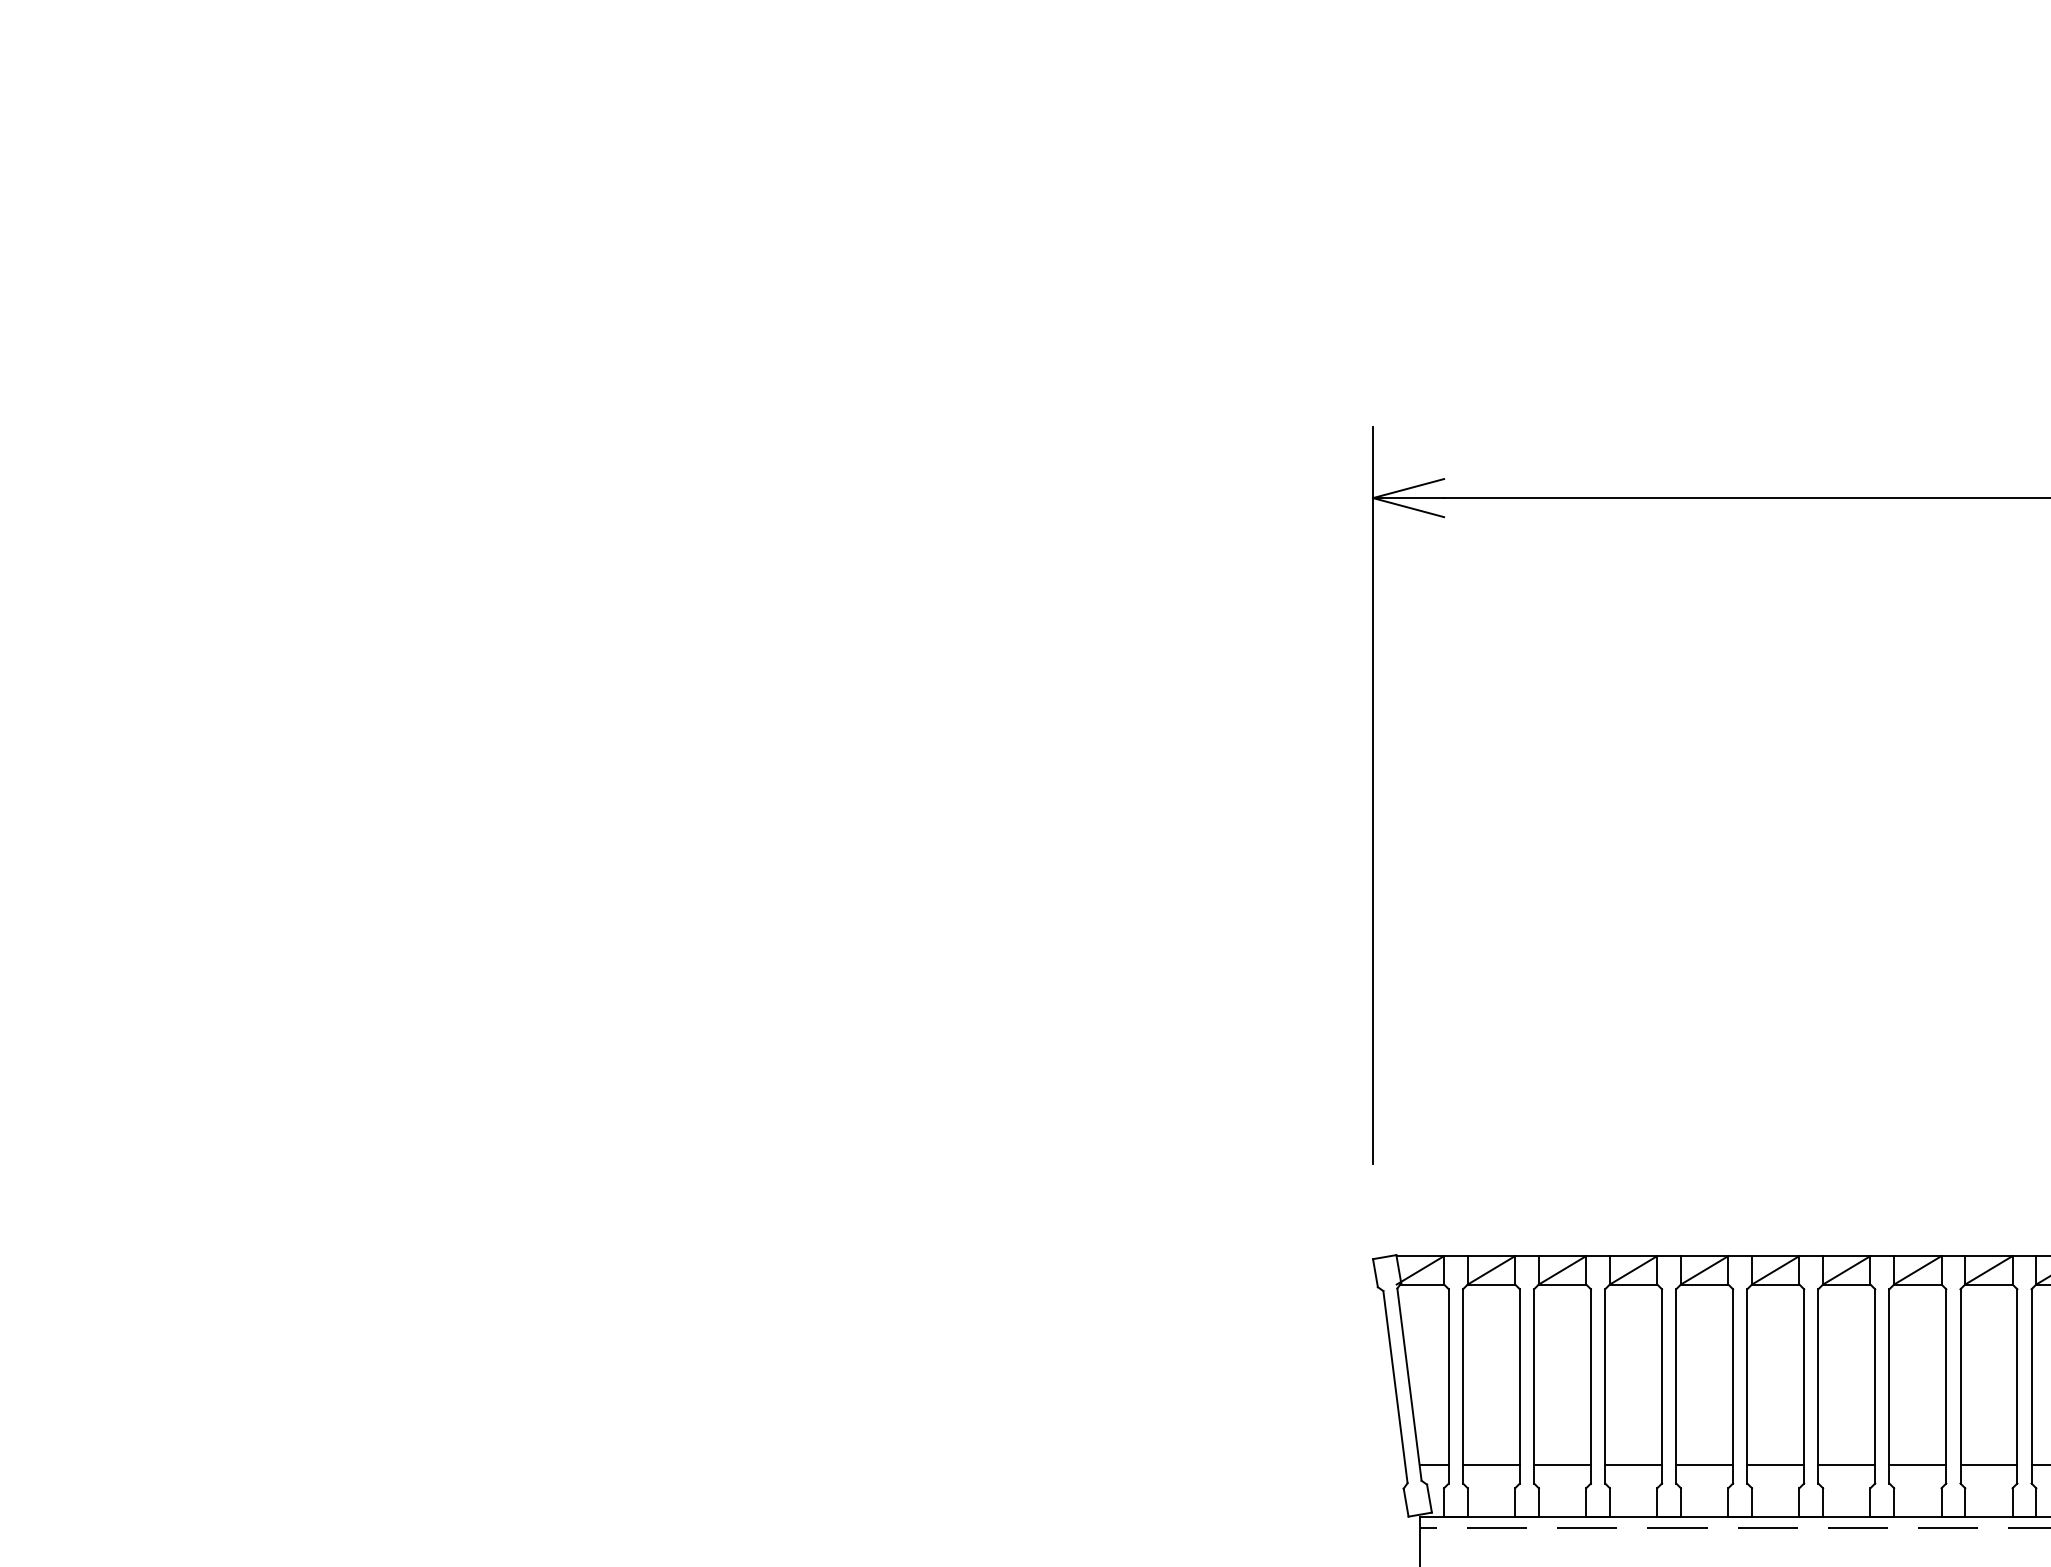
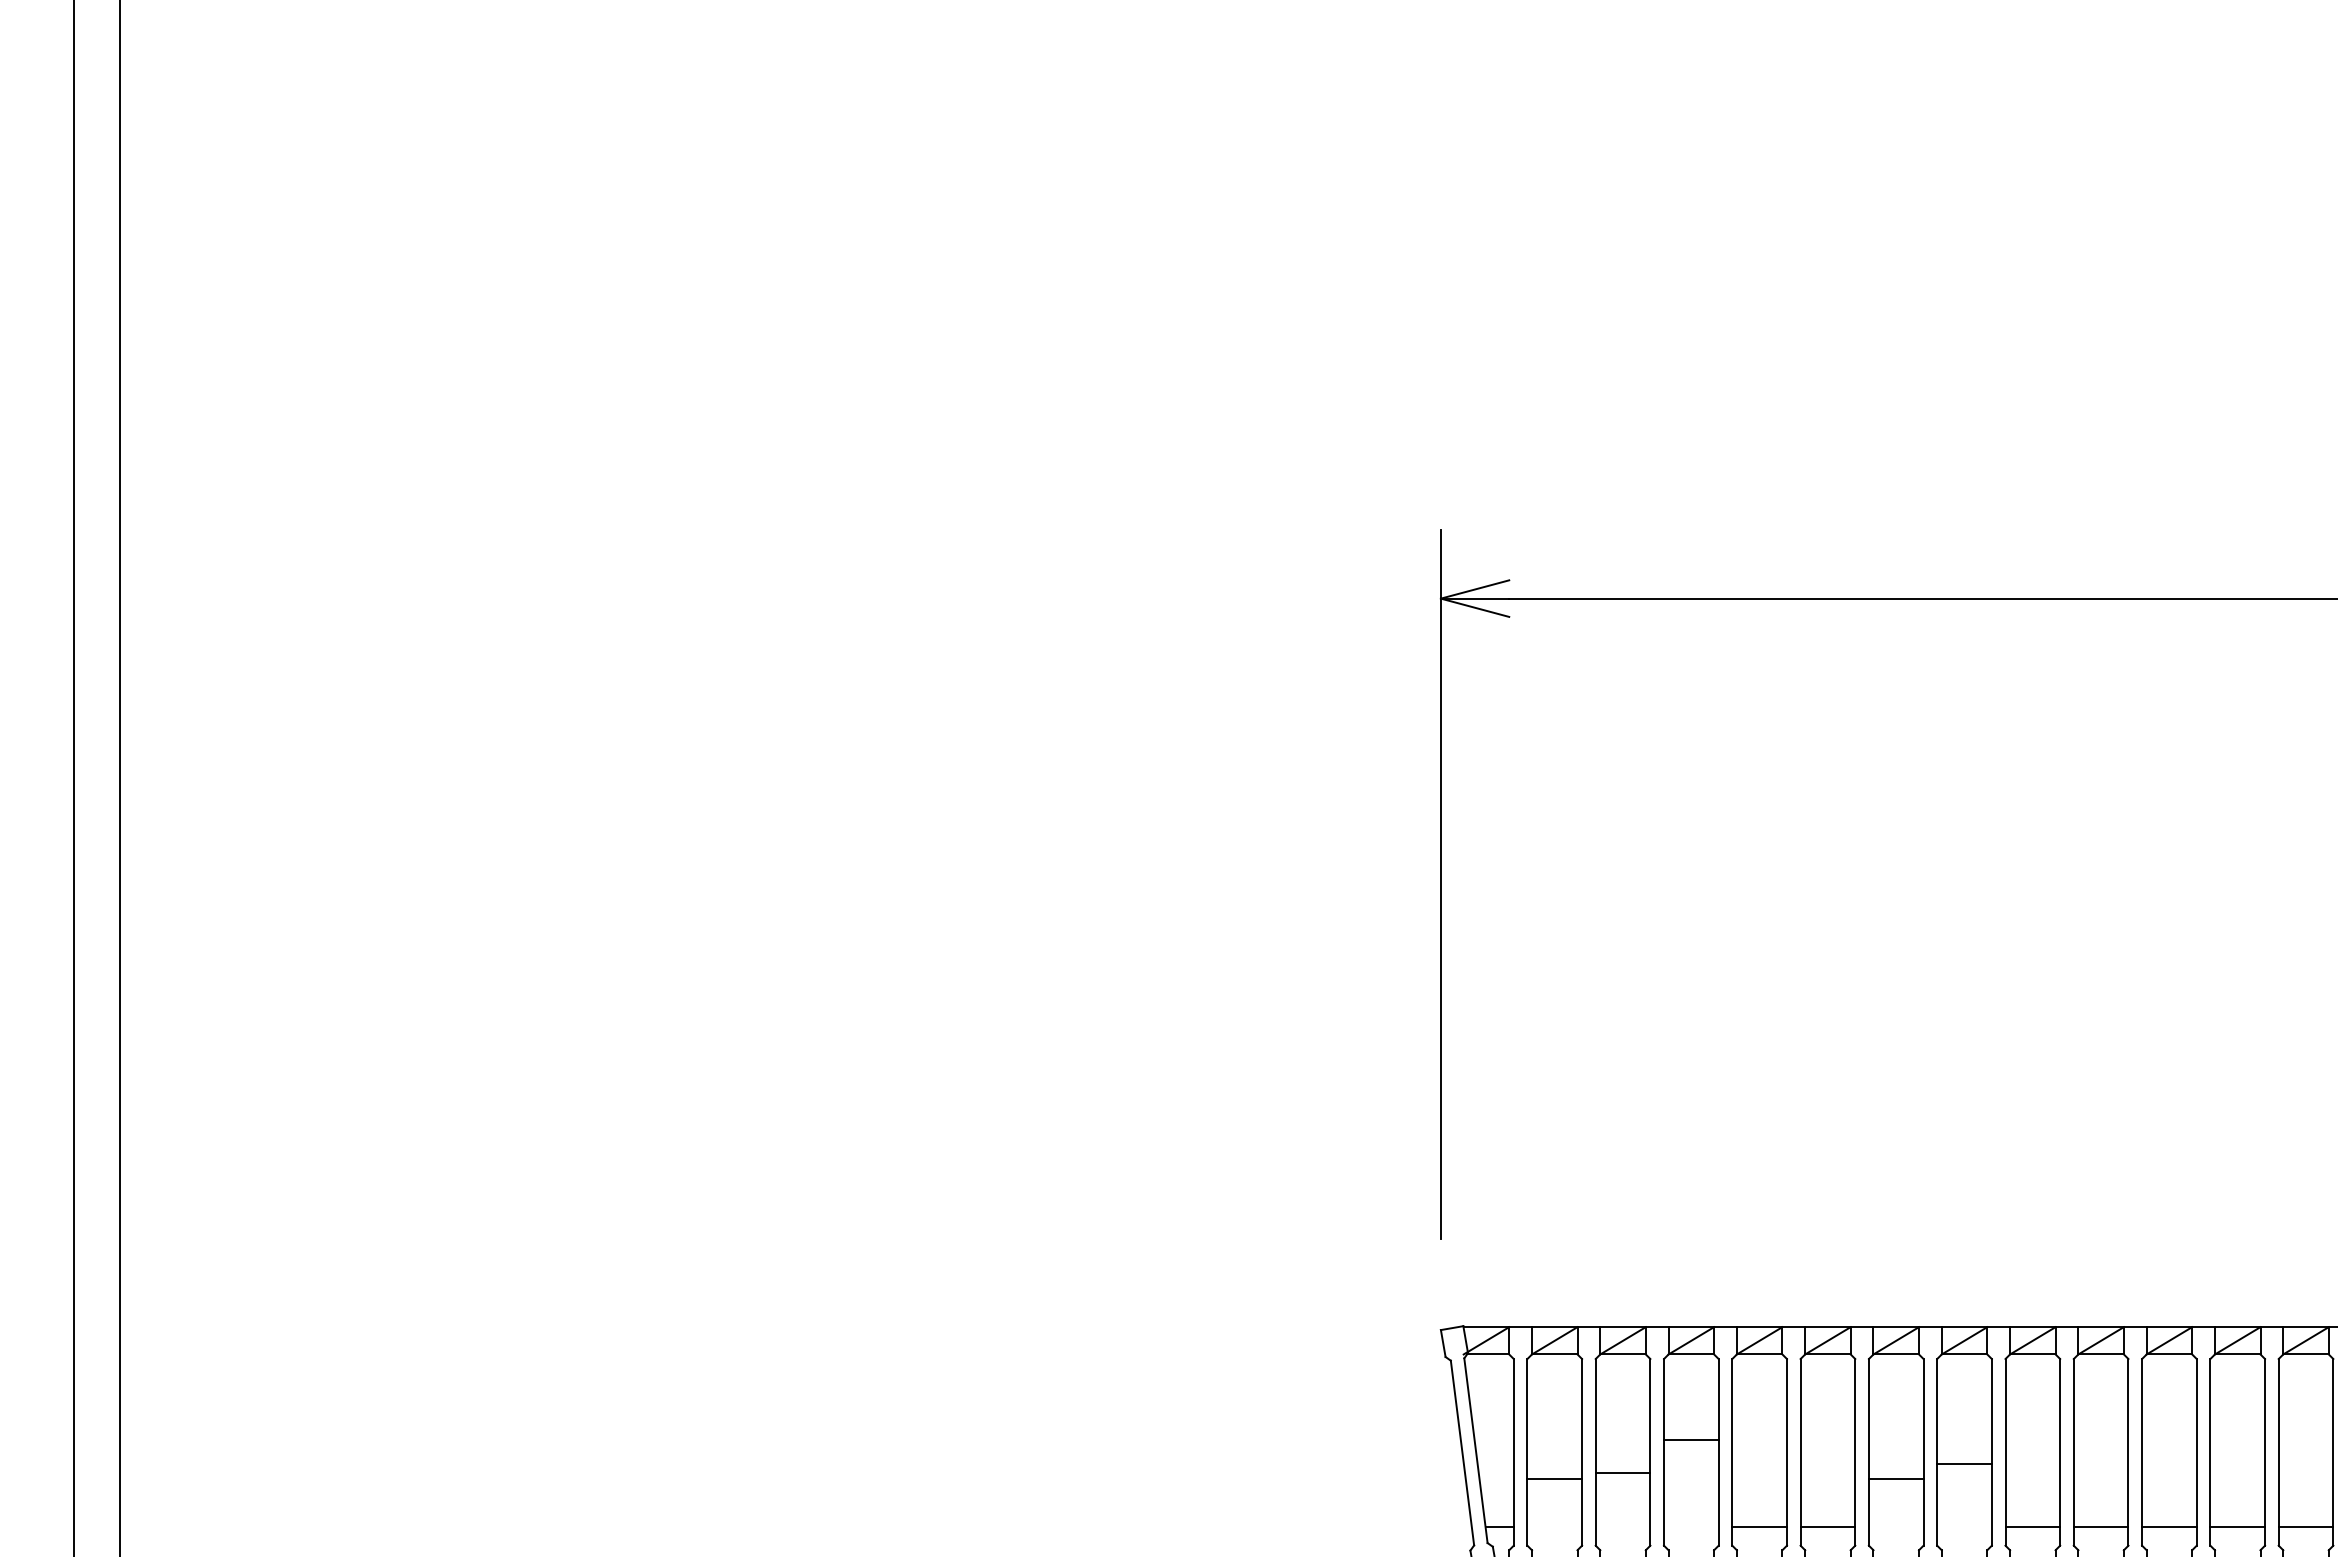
line: (1491, 1464) -> (1554, 1479), moved
line: (1561, 1464) -> (1622, 1473), moved
line: (1633, 1464) -> (1691, 1440), moved
line: (1846, 1464) -> (1895, 1479), moved
line: (1917, 1464) -> (1964, 1464), moved

